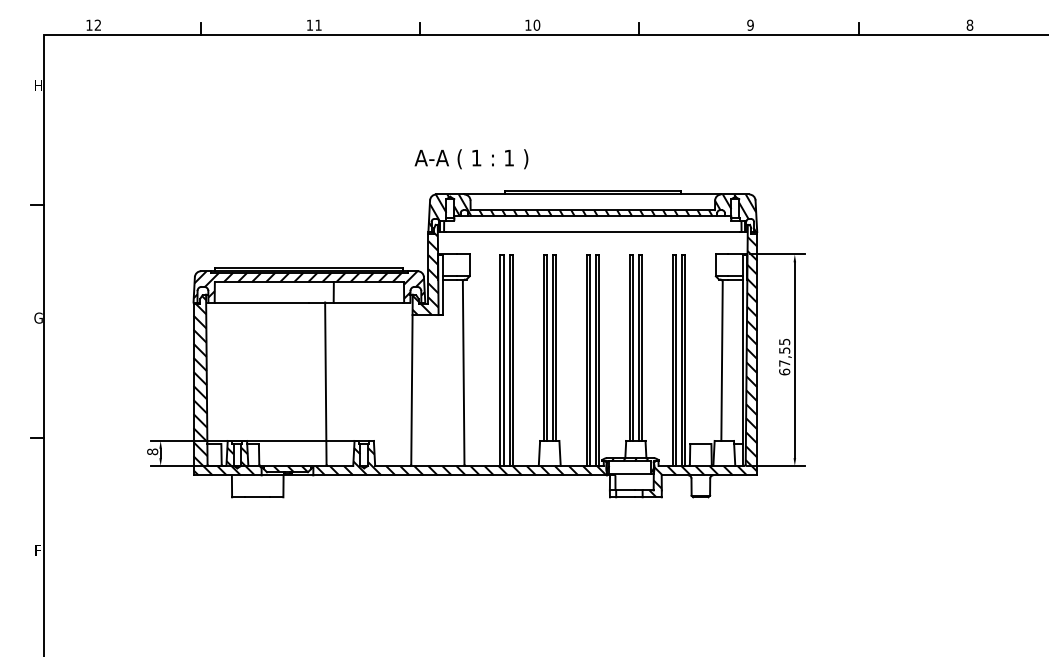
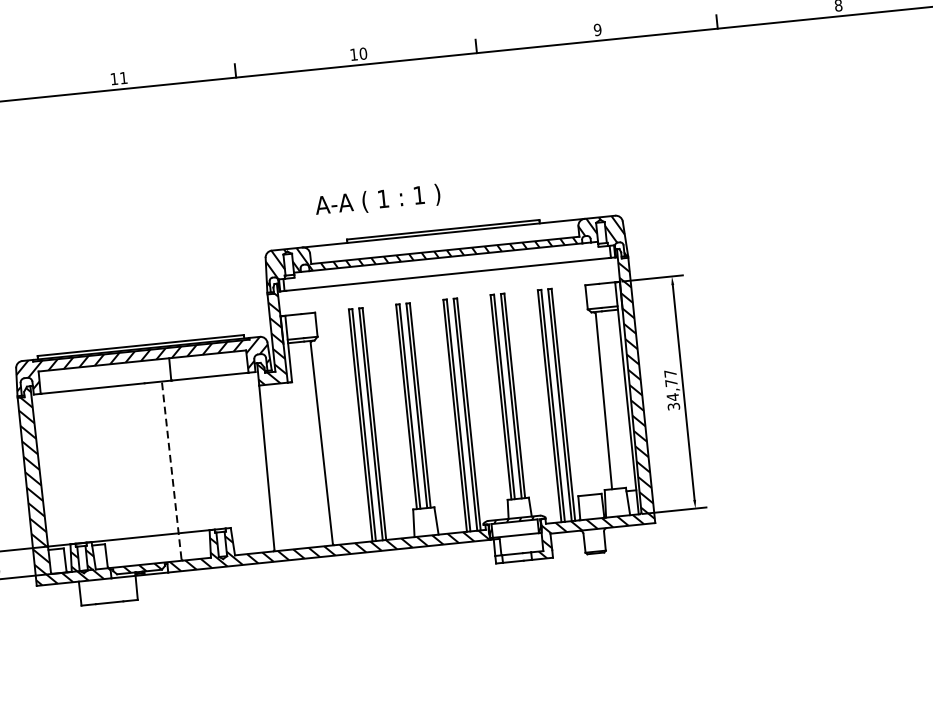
text: (471, 159) -> (377, 201), moved
text: (784, 356) -> (671, 389), 67,55 -> 34,77
line: (325, 383) -> (171, 470), solid -> dashed

